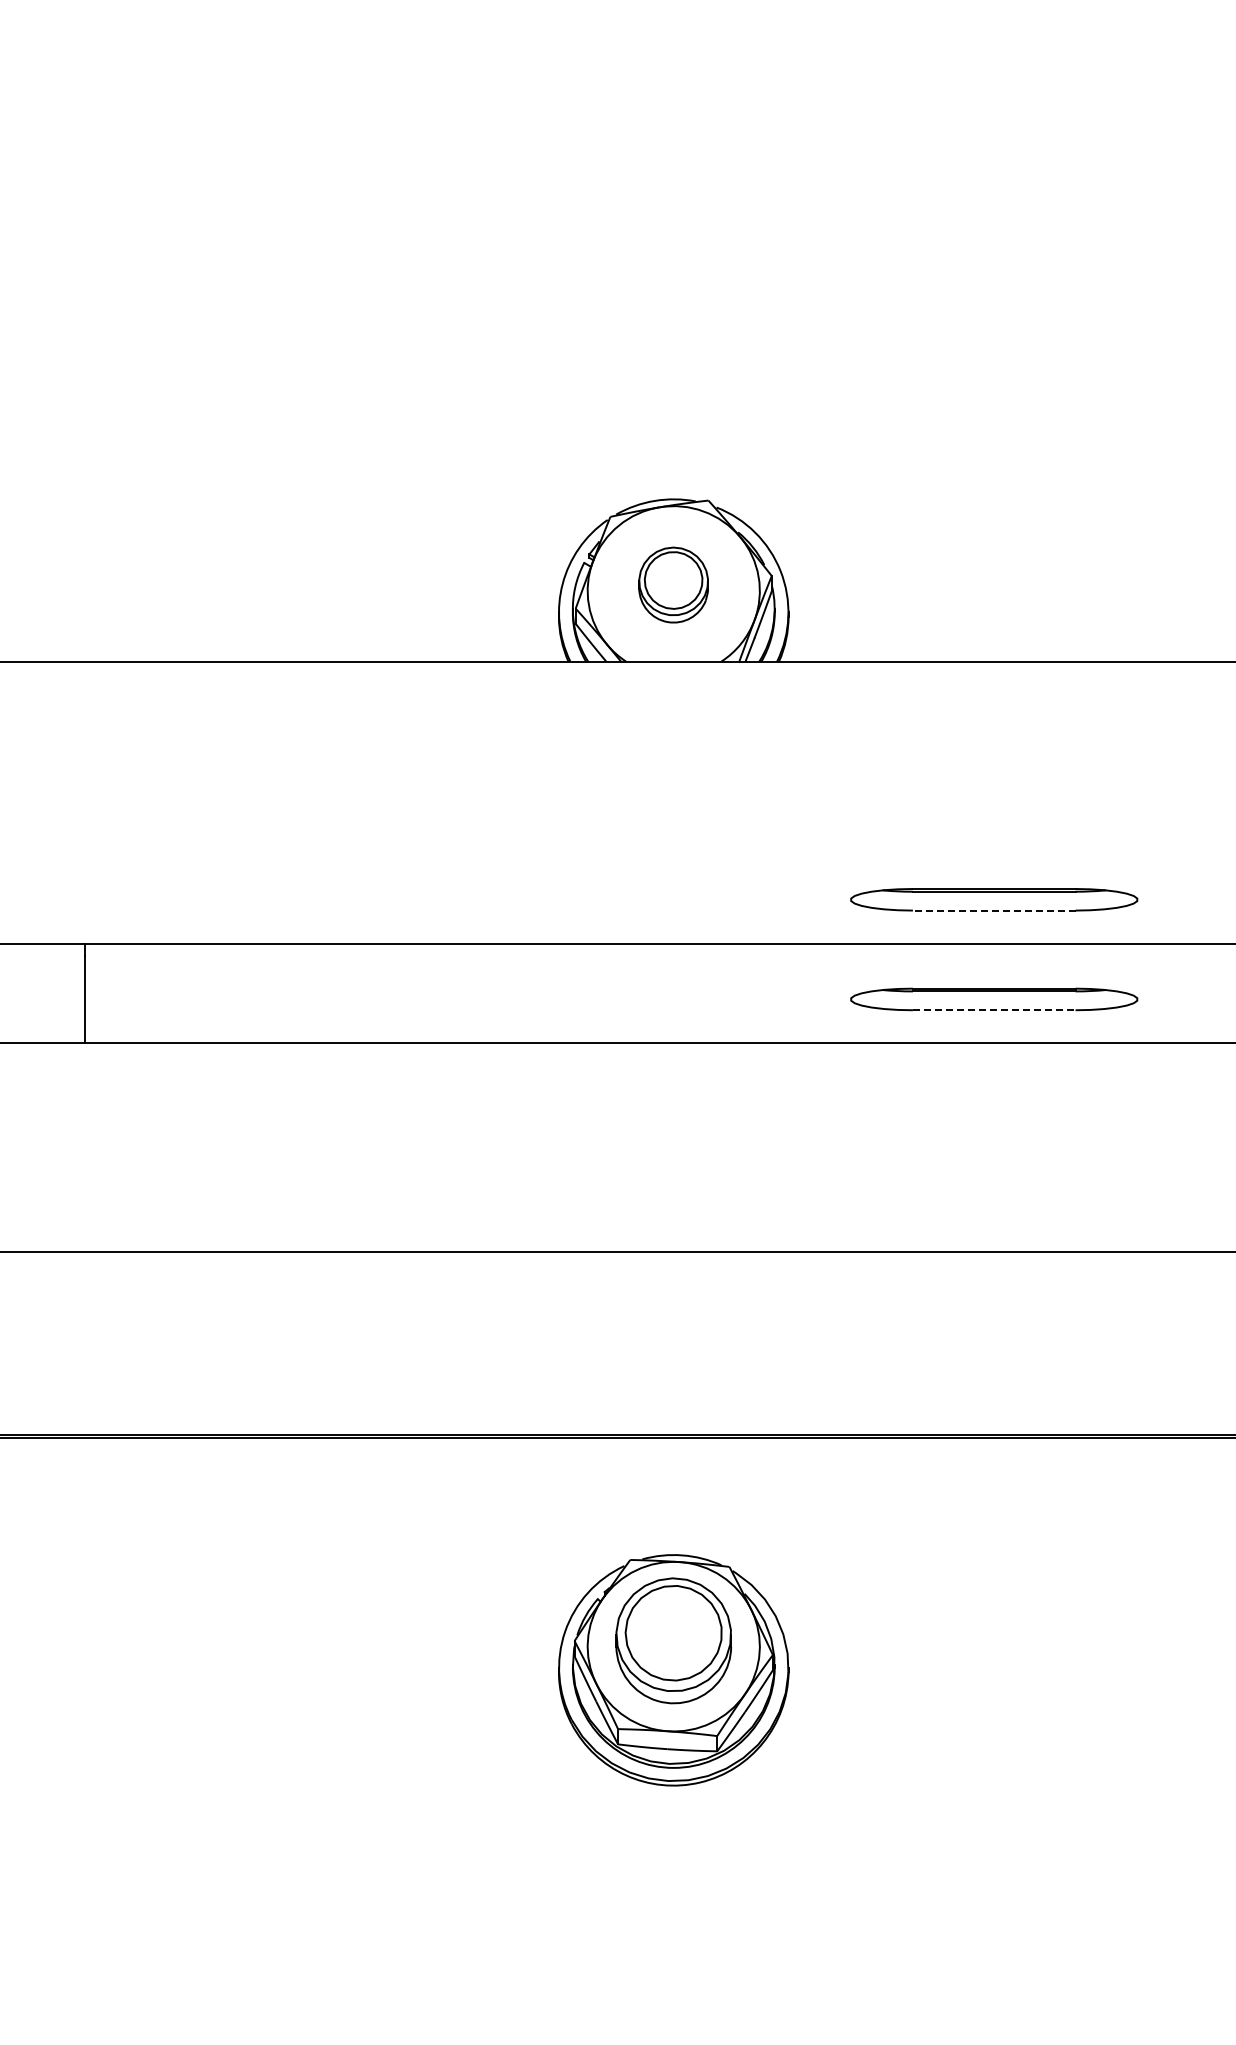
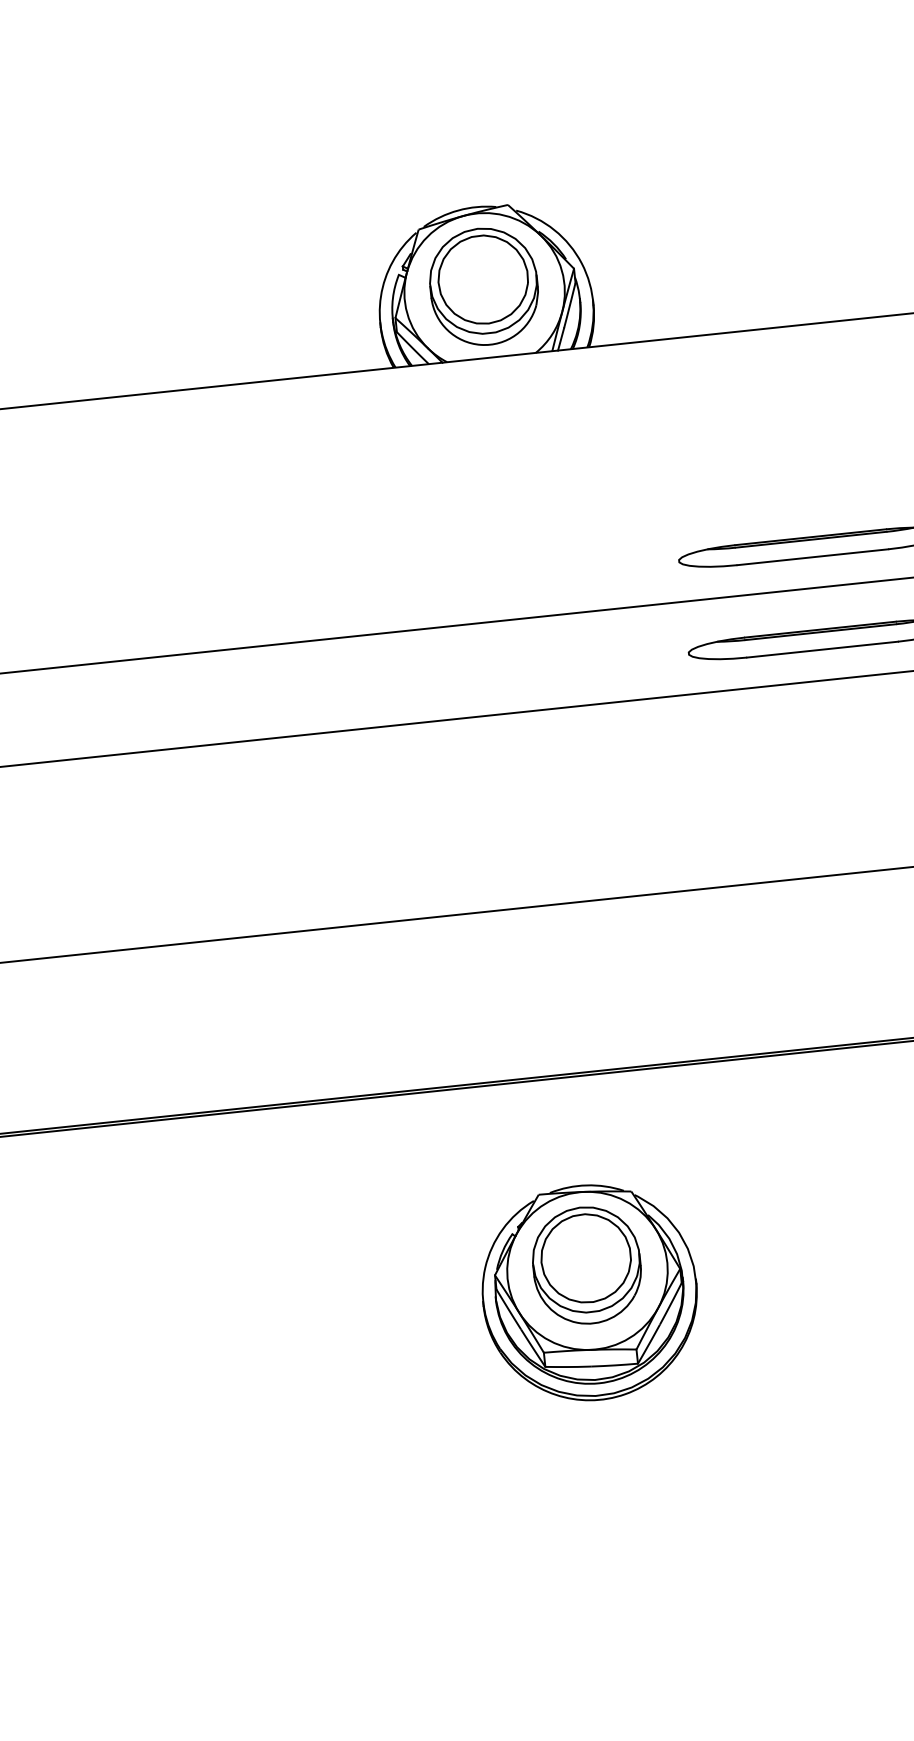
part: (673, 584) -> (483, 286), size x1.67
line: (993, 910) -> (812, 557), dashed -> solid
line: (994, 1010) -> (822, 649), dashed -> solid

